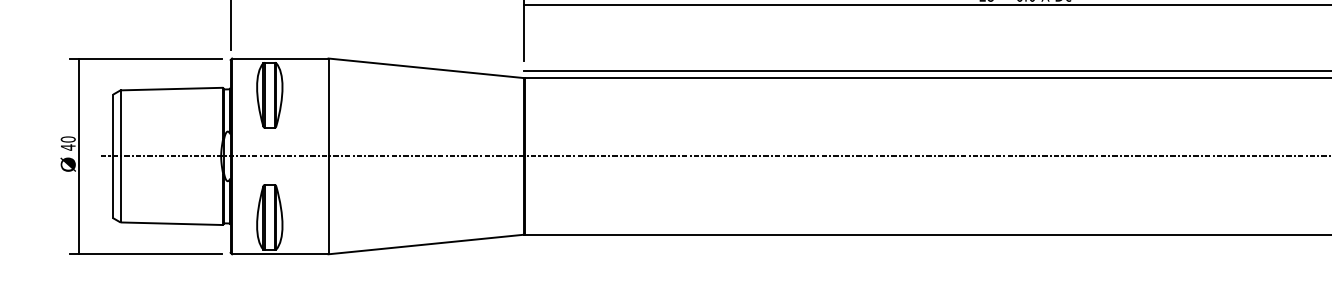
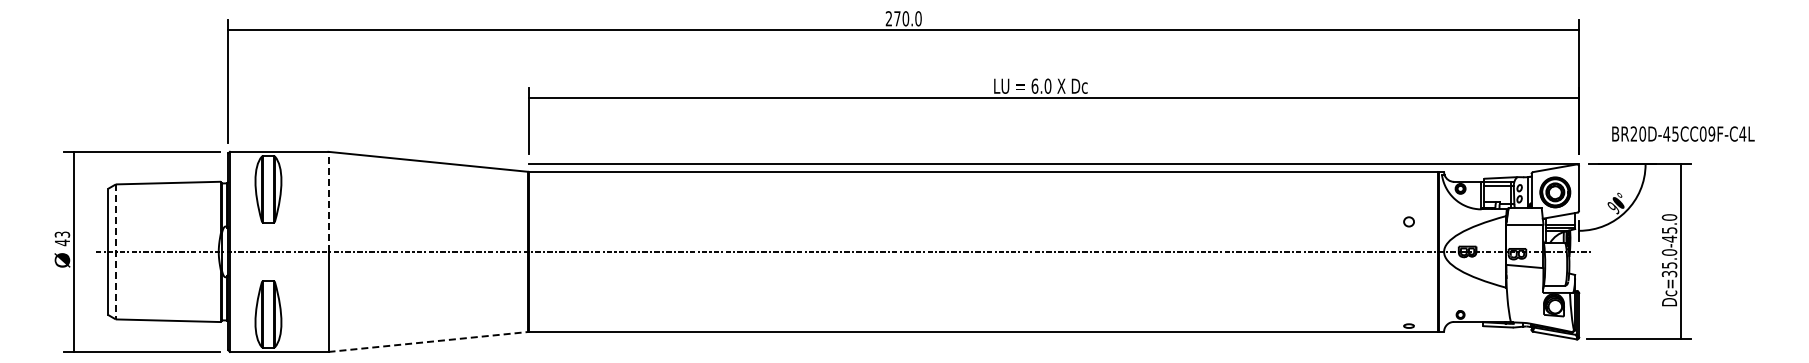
line: (328, 107) -> (328, 201), solid -> dashed
text: (68, 139) -> (62, 234), 40 -> 43
line: (120, 156) -> (115, 251), solid -> dashed
line: (426, 244) -> (428, 341), solid -> dashed

